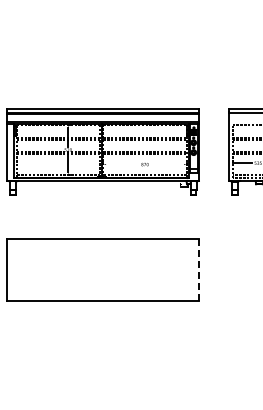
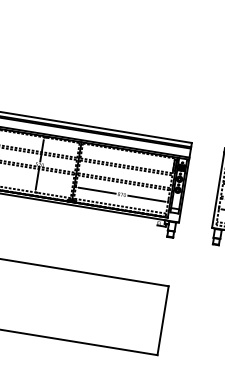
line: (122, 164) -> (97, 190), added
line: (166, 164) -> (145, 198), added
line: (199, 270) -> (163, 321), dashed -> solid

